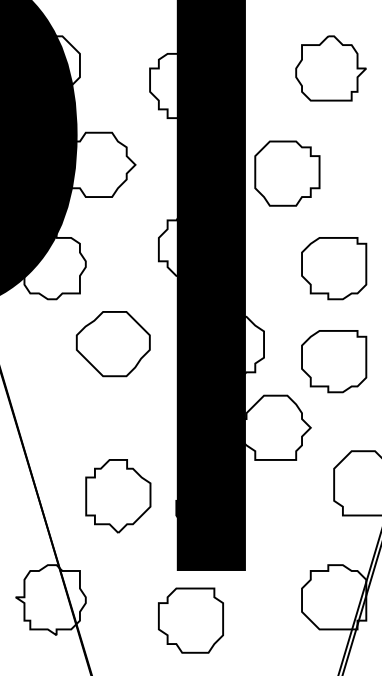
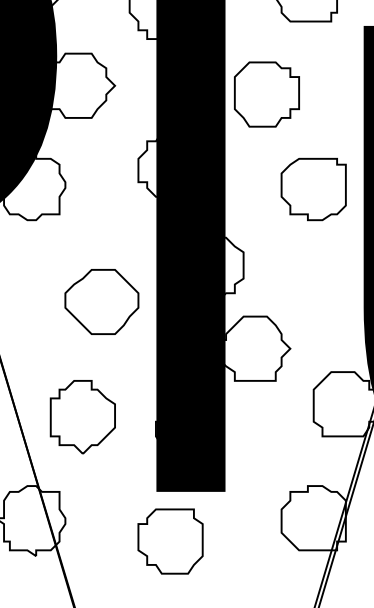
part: (112, 344) -> (101, 302), moved
part: (334, 361) -> (314, 282), removed
part: (118, 496) -> (83, 417), moved

